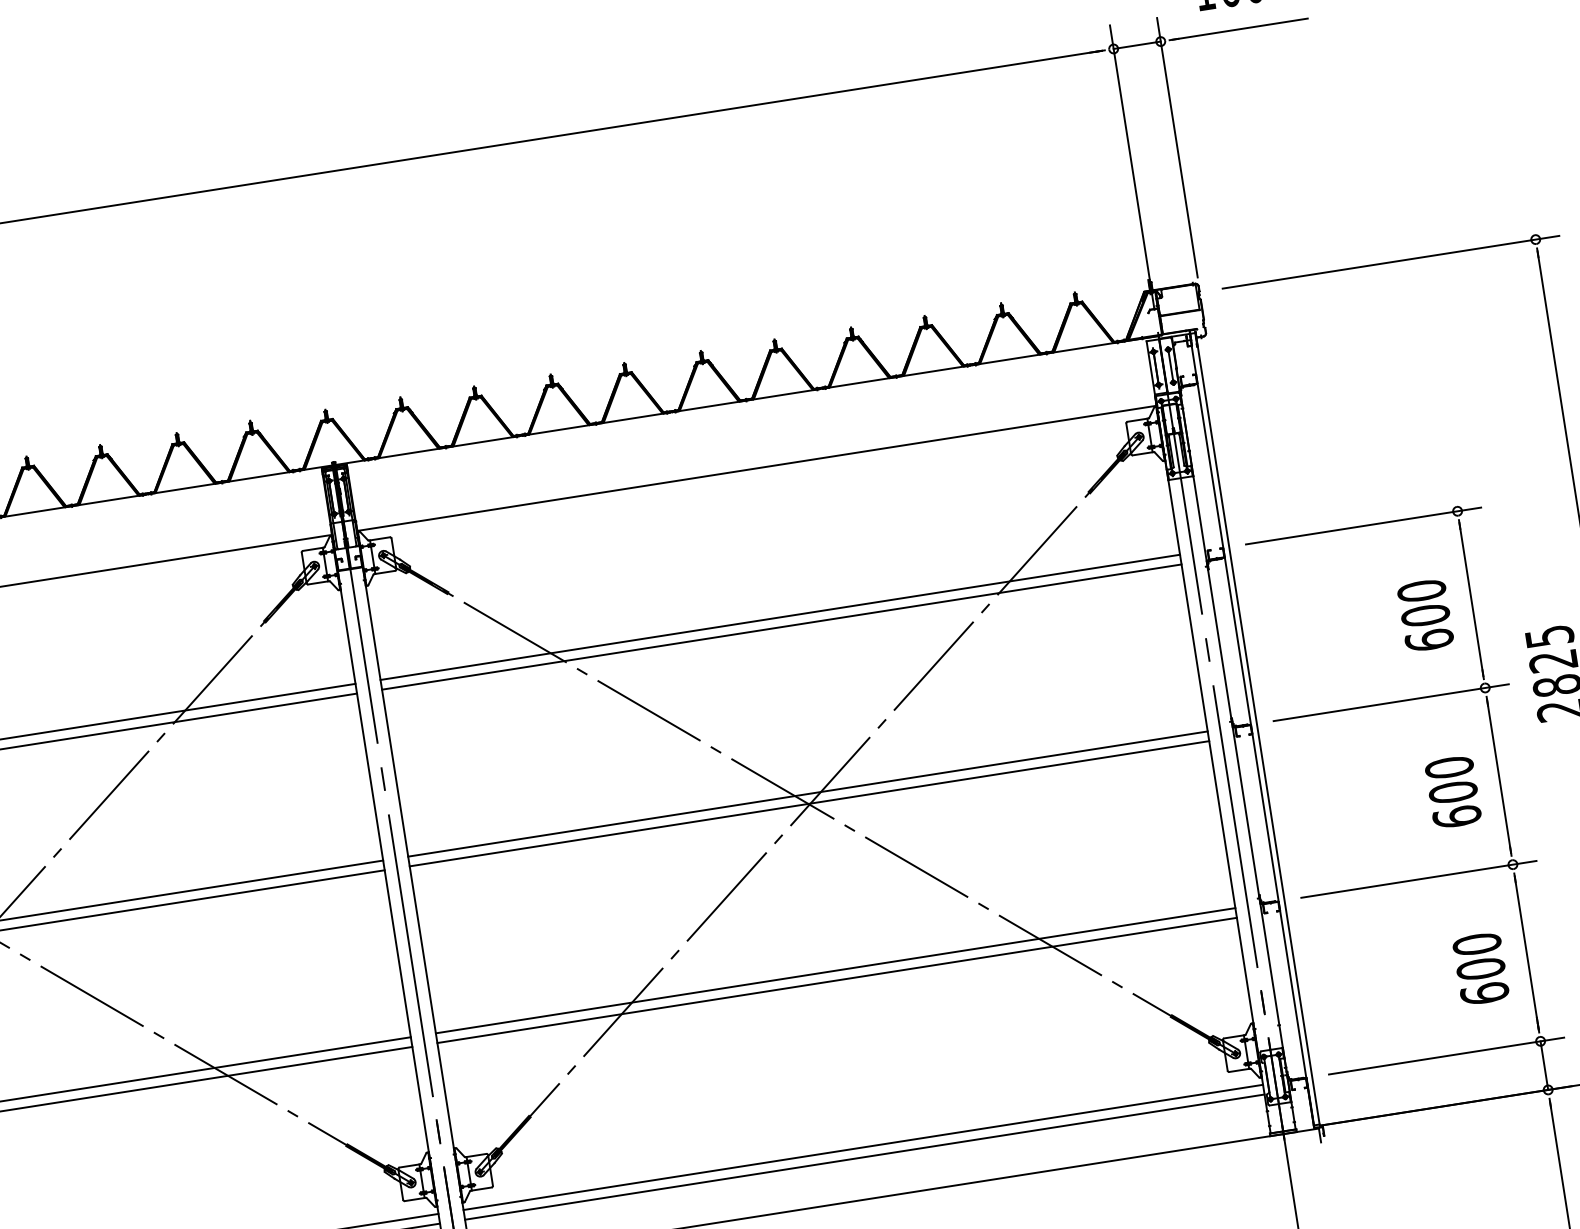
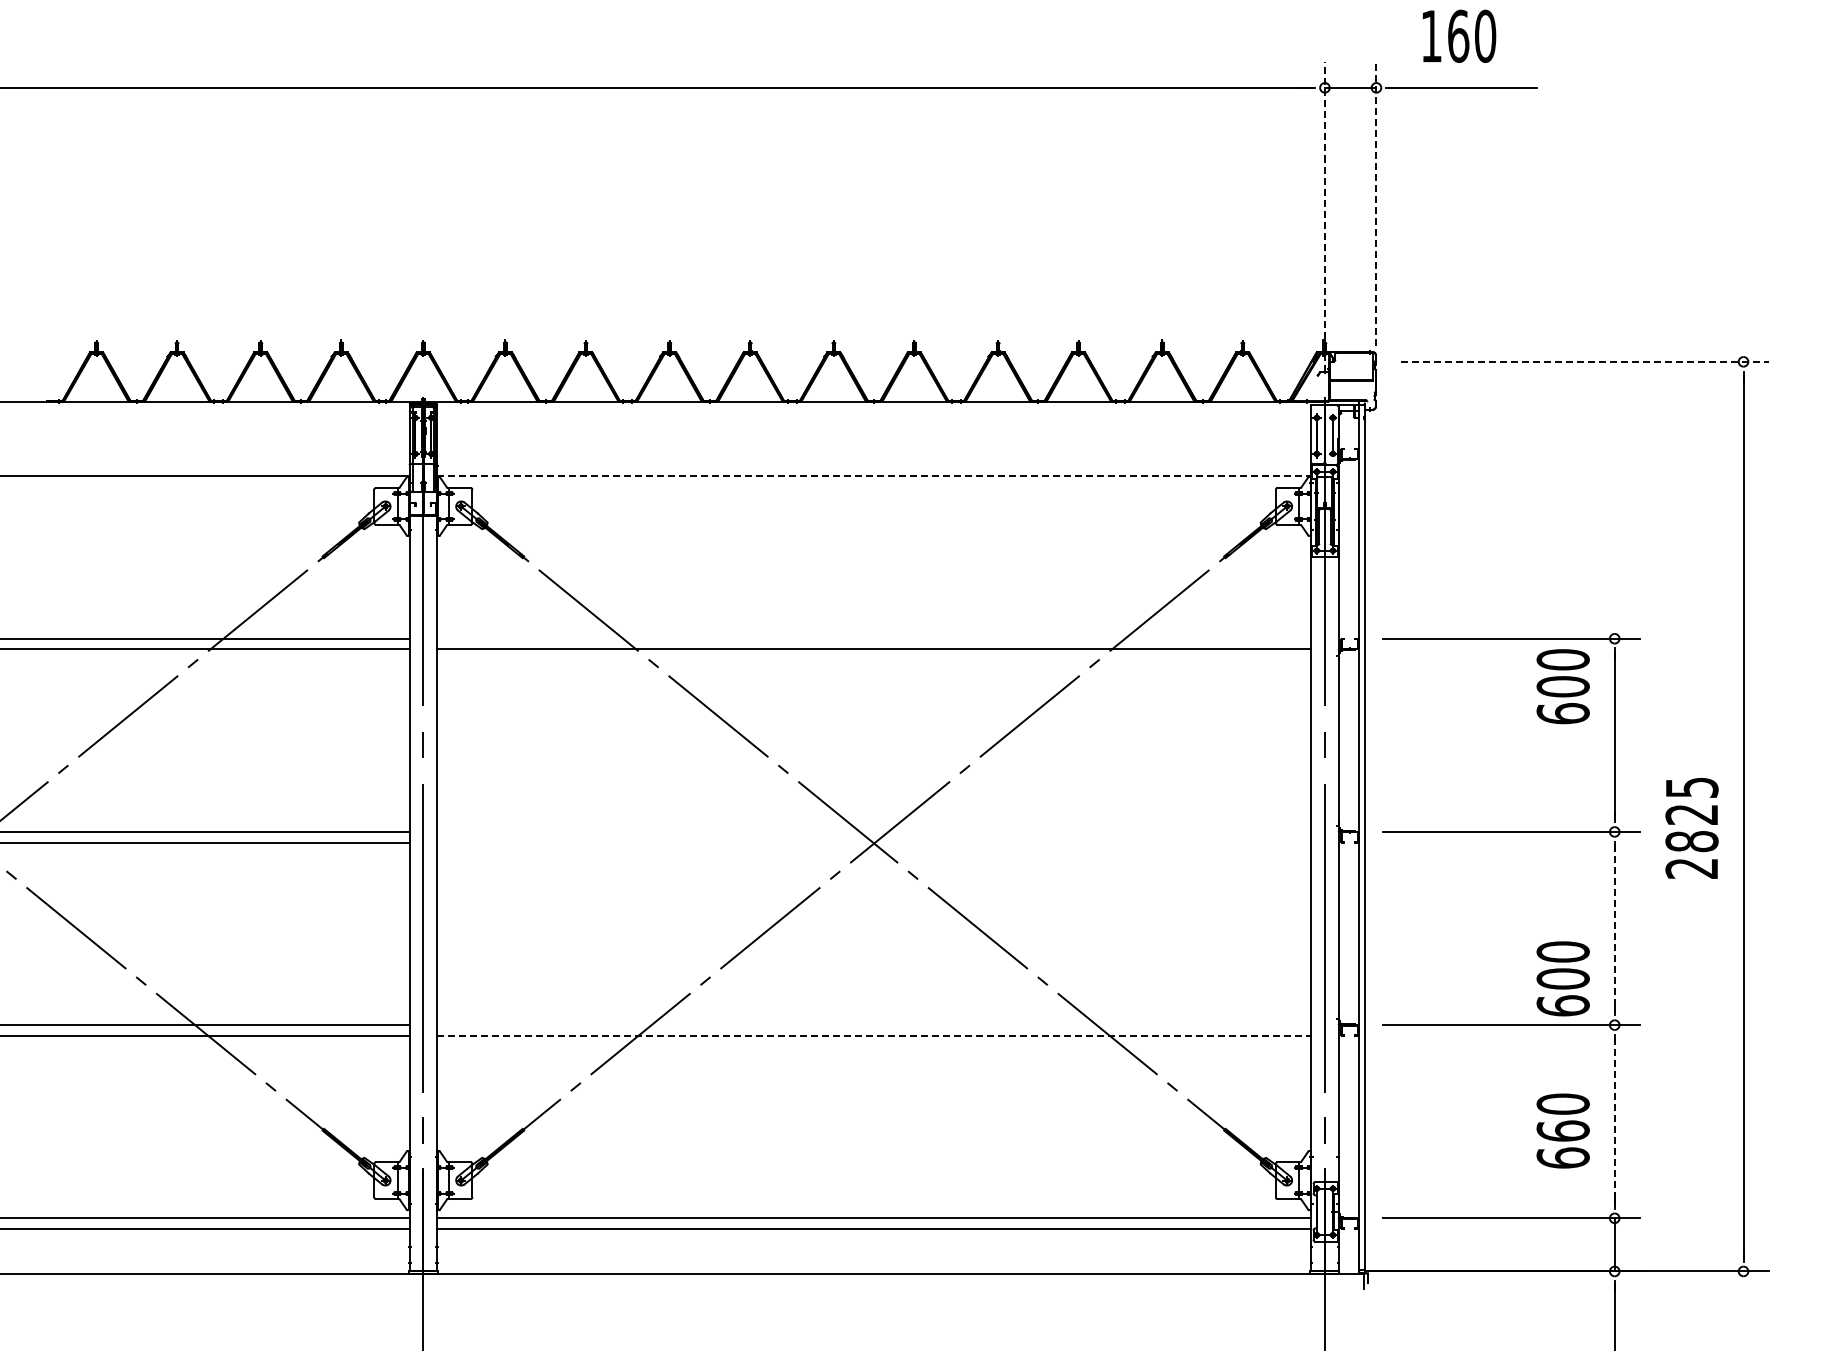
line: (1177, 147) -> (1376, 203), solid -> dashed
line: (1131, 166) -> (1324, 216), solid -> dashed
line: (1391, 261) -> (1585, 361), solid -> dashed
line: (757, 468) -> (874, 475), solid -> dashed
text: (1424, 615) -> (1562, 686), moved
line: (780, 617) -> (874, 638), removed
line: (1498, 776) -> (1614, 928), solid -> dashed
text: (1452, 792) -> (1562, 978), moved
line: (808, 793) -> (874, 831), removed
line: (809, 803) -> (874, 842), removed
line: (1526, 952) -> (1614, 1121), solid -> dashed
text: (1480, 968) -> (1562, 1130), 600 -> 660
line: (835, 971) -> (874, 1025), removed
line: (837, 980) -> (874, 1035), solid -> dashed

